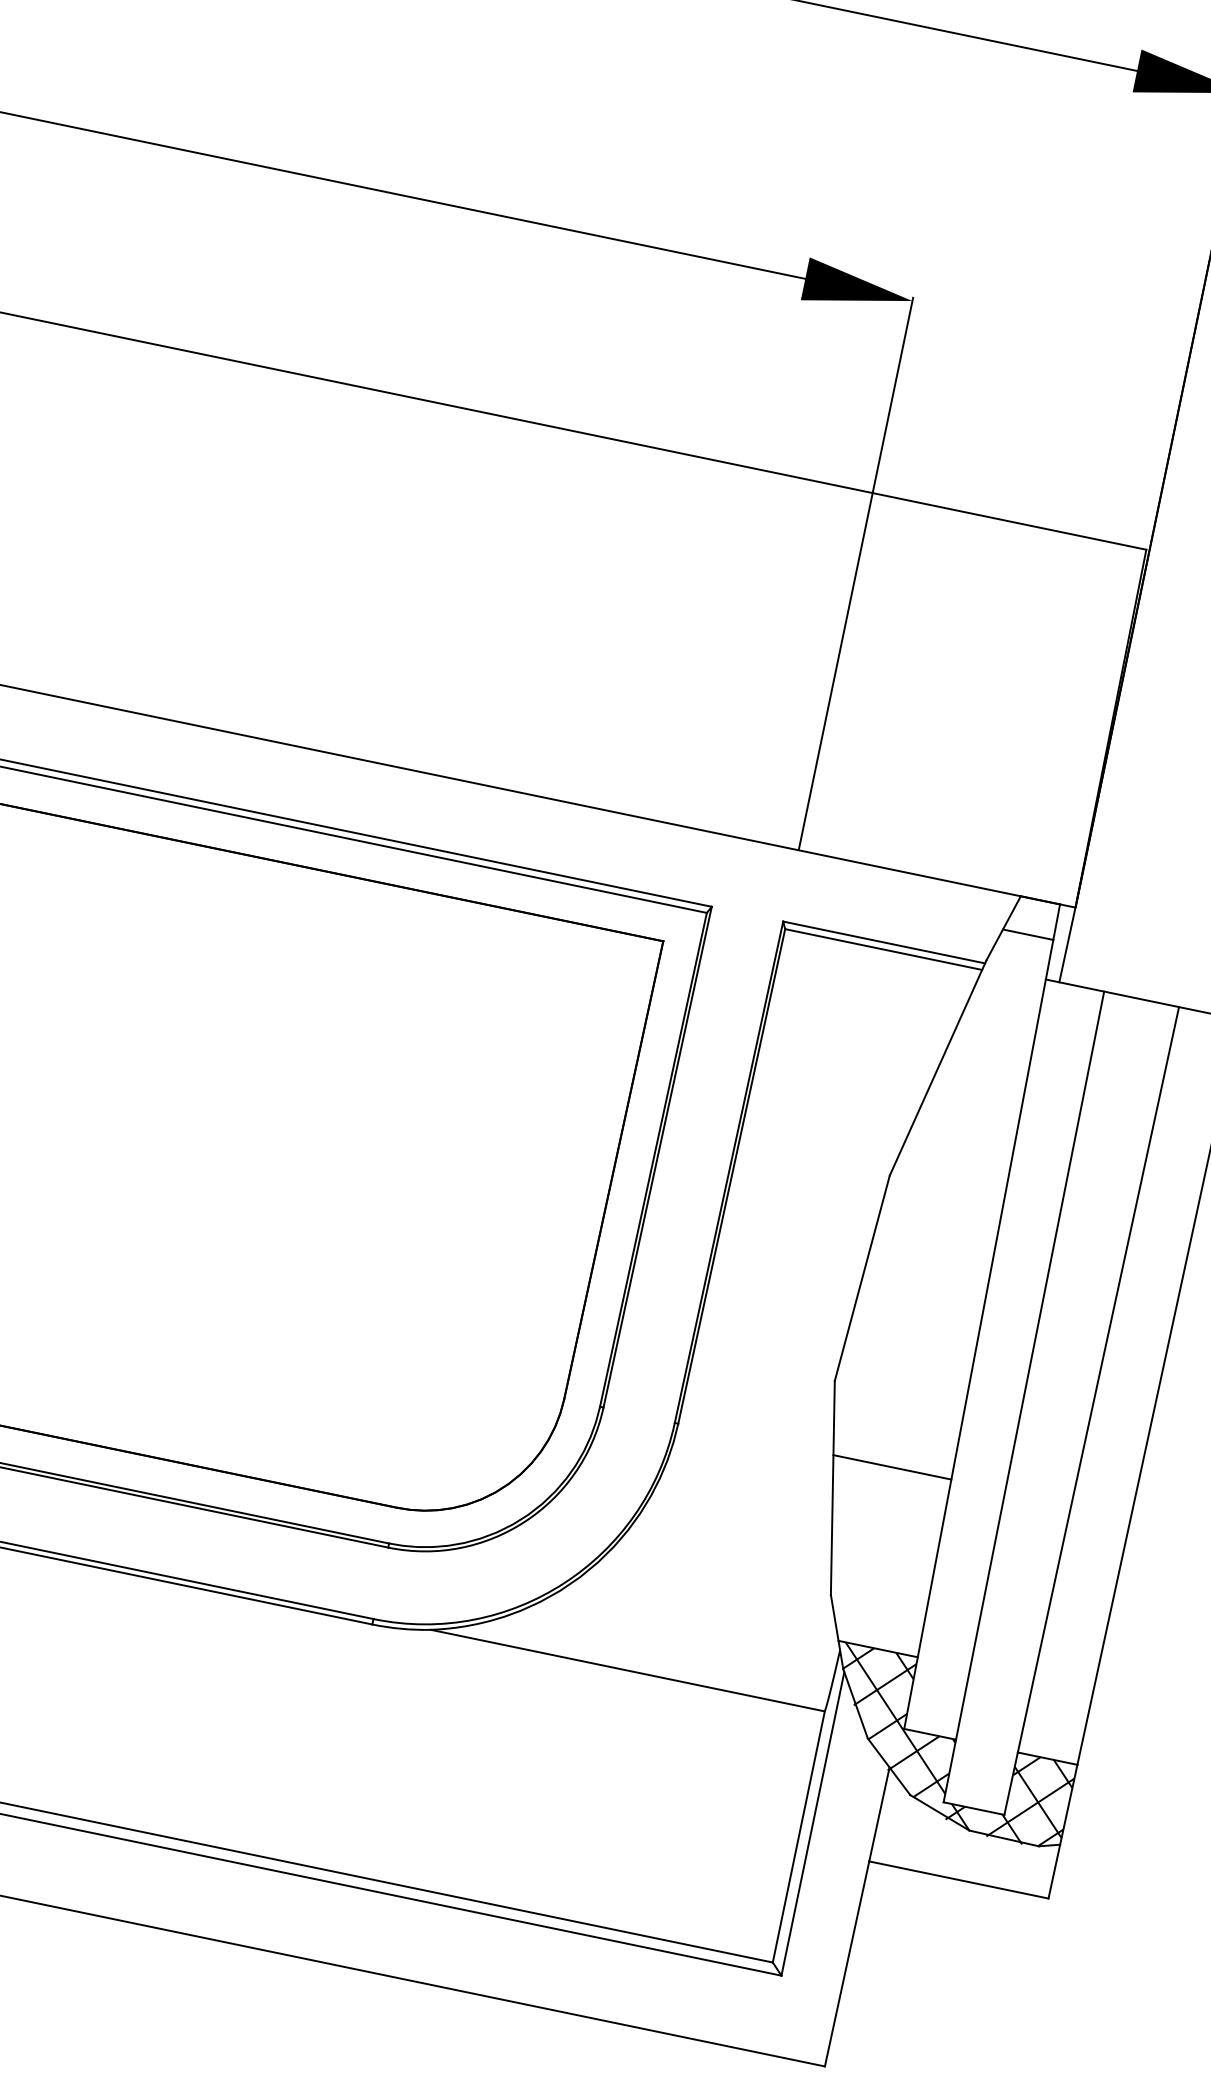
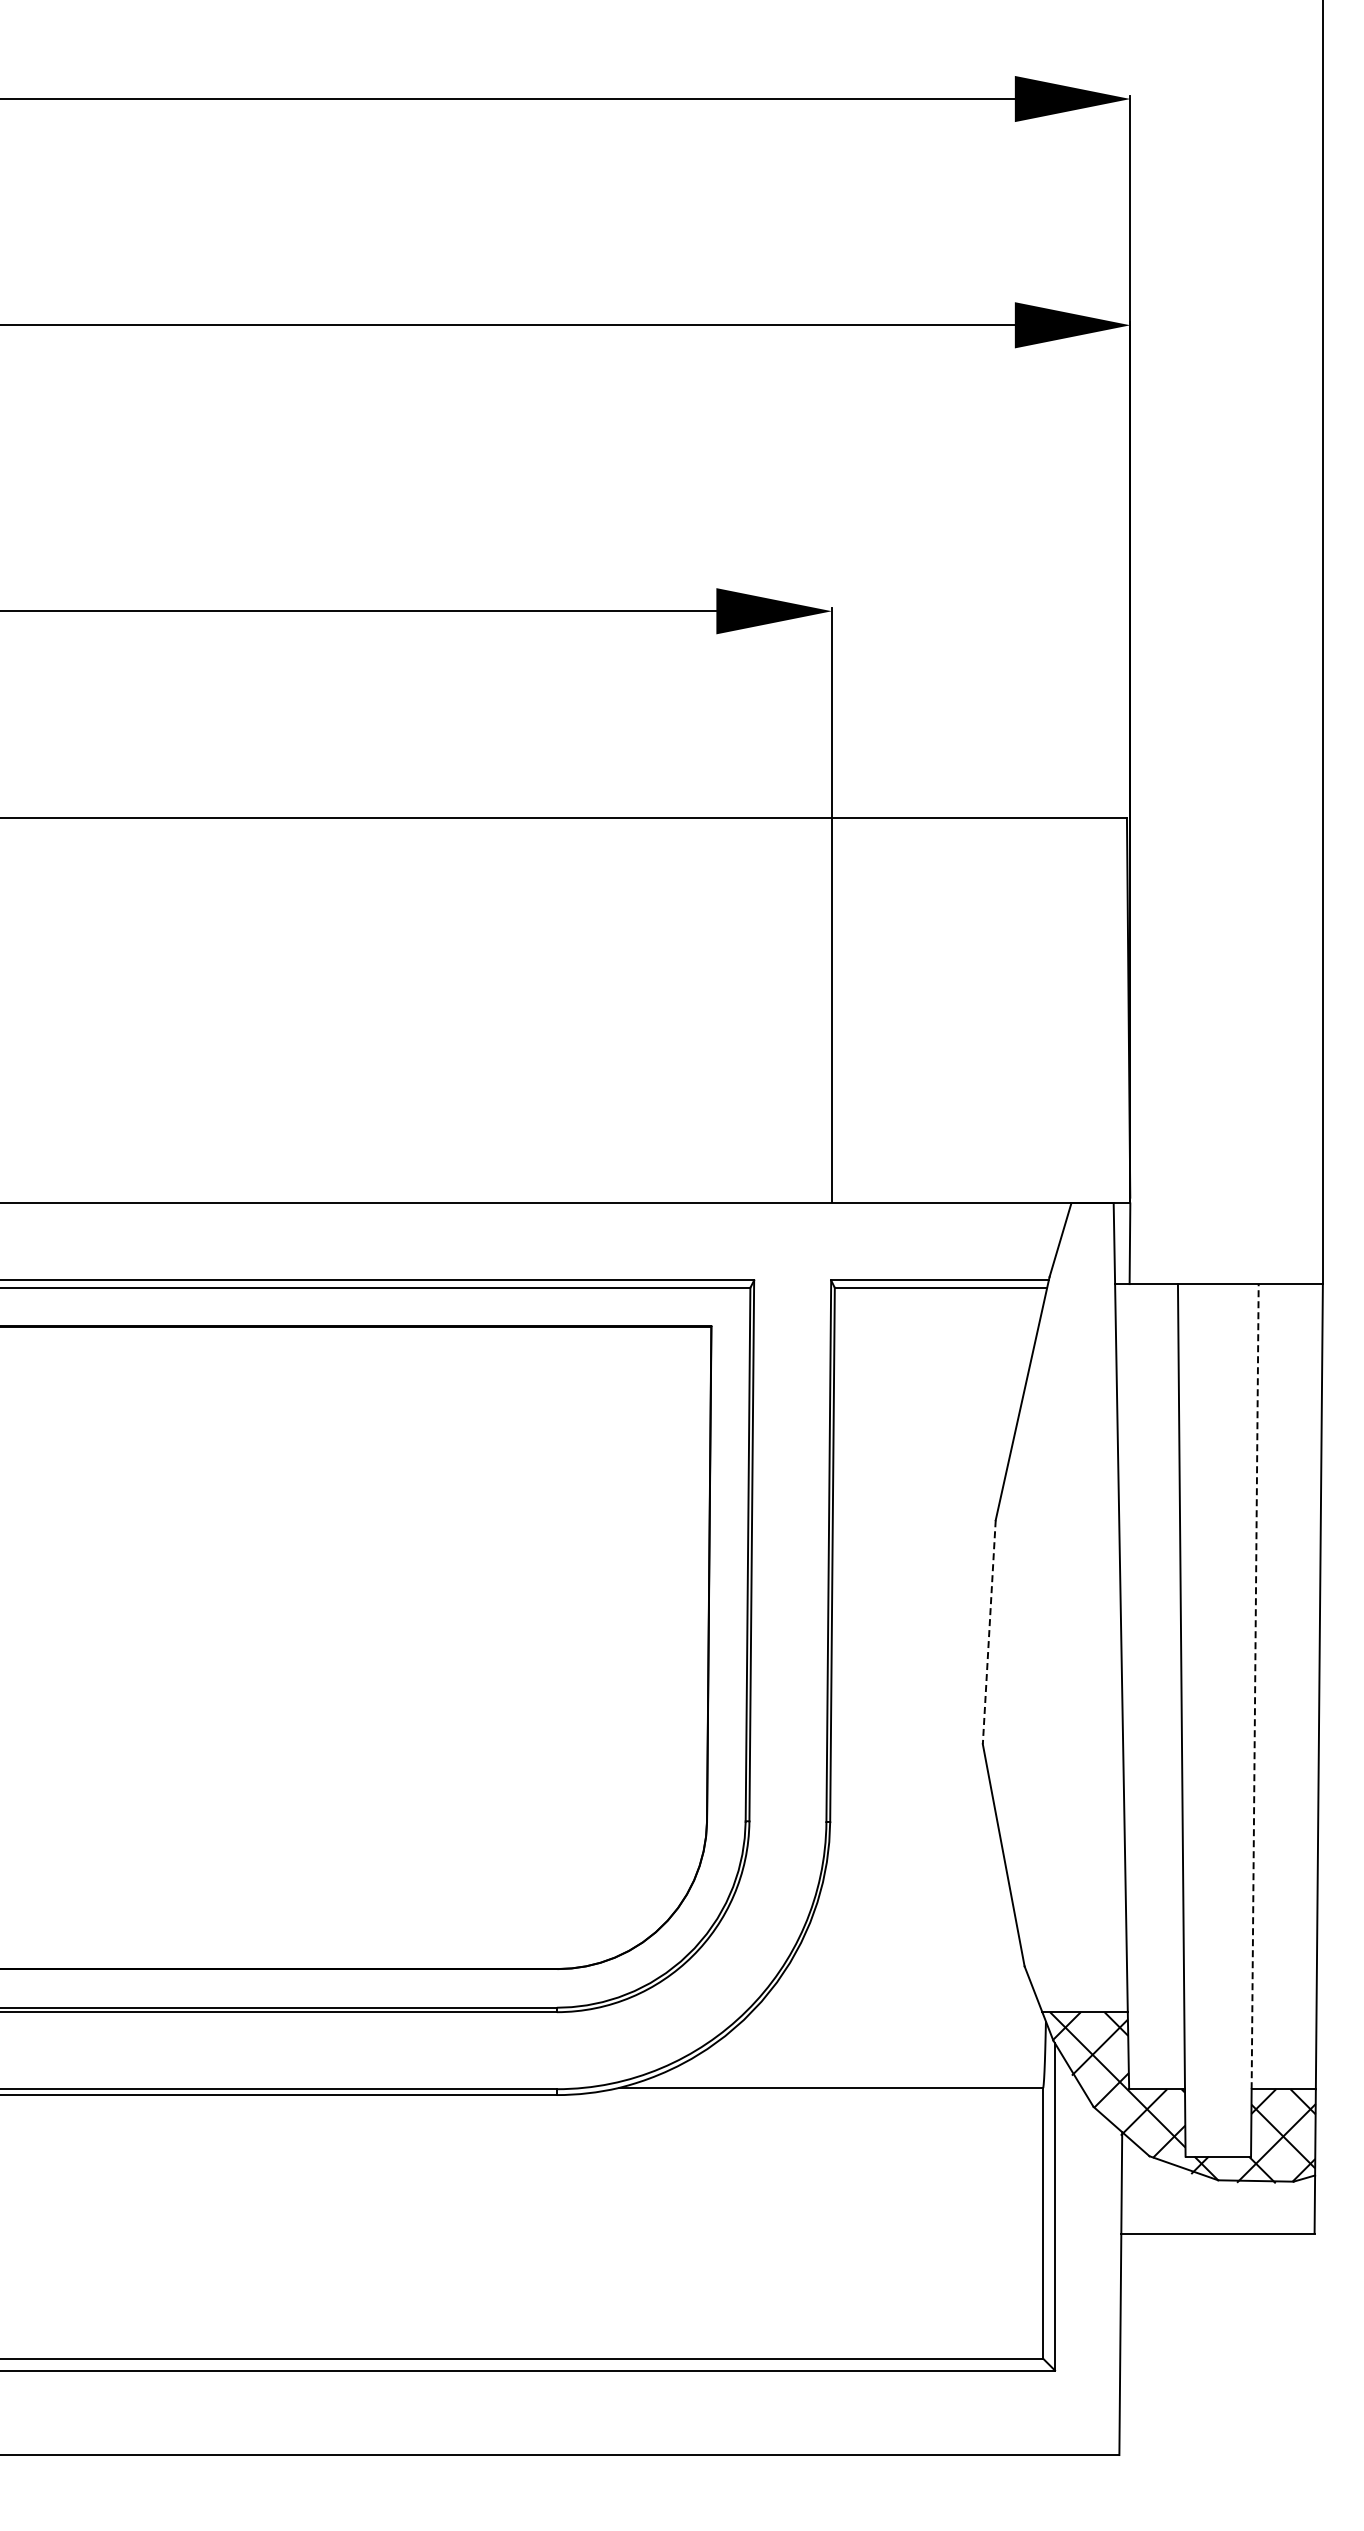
line: (1028, 934) -> (1087, 1241), removed
line: (862, 1278) -> (989, 1632), solid -> dashed
line: (1098, 1379) -> (1255, 1686), solid -> dashed
line: (892, 1467) -> (1060, 1821), removed

